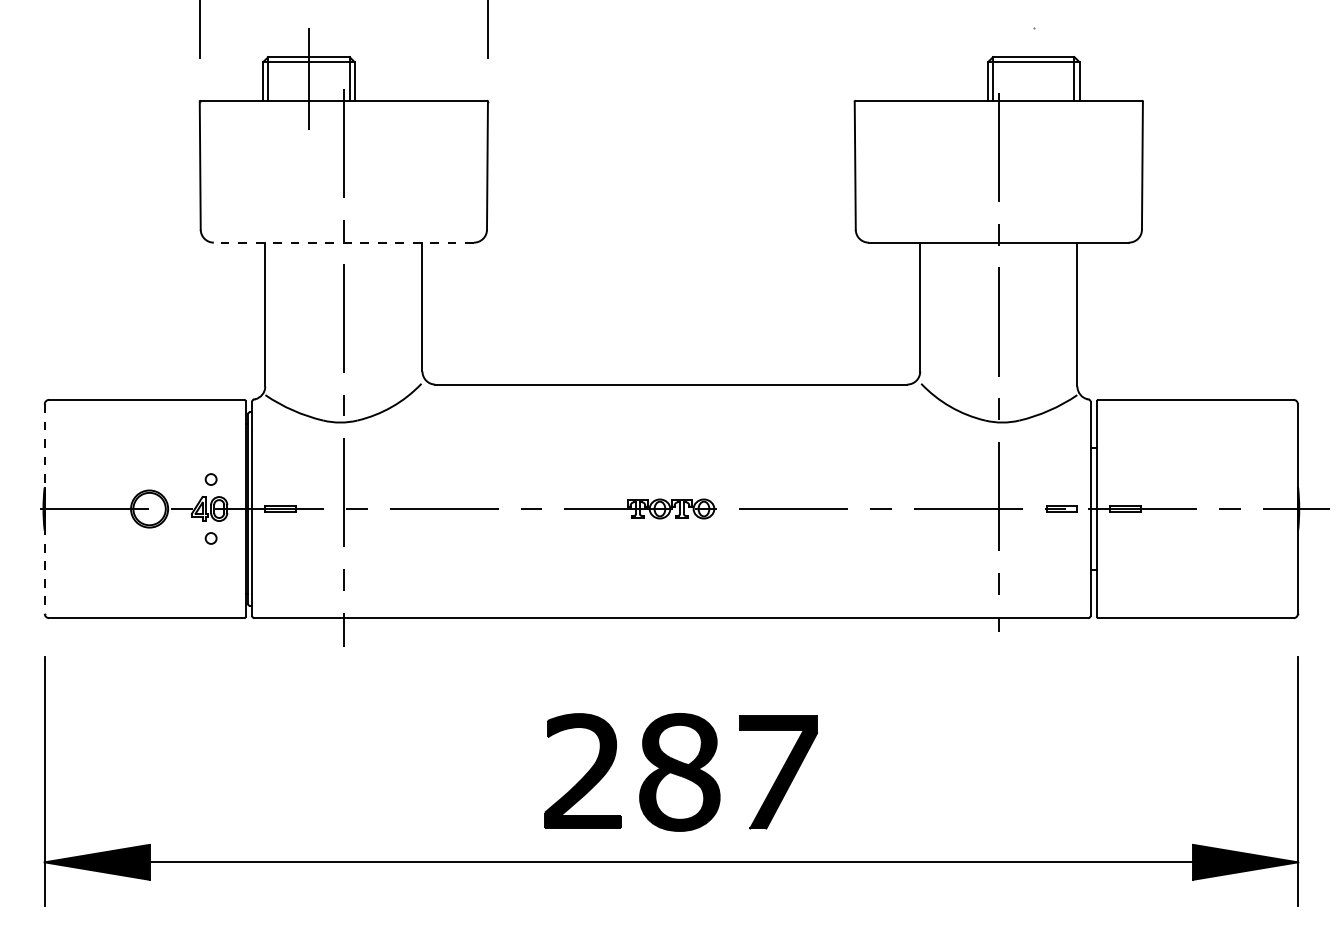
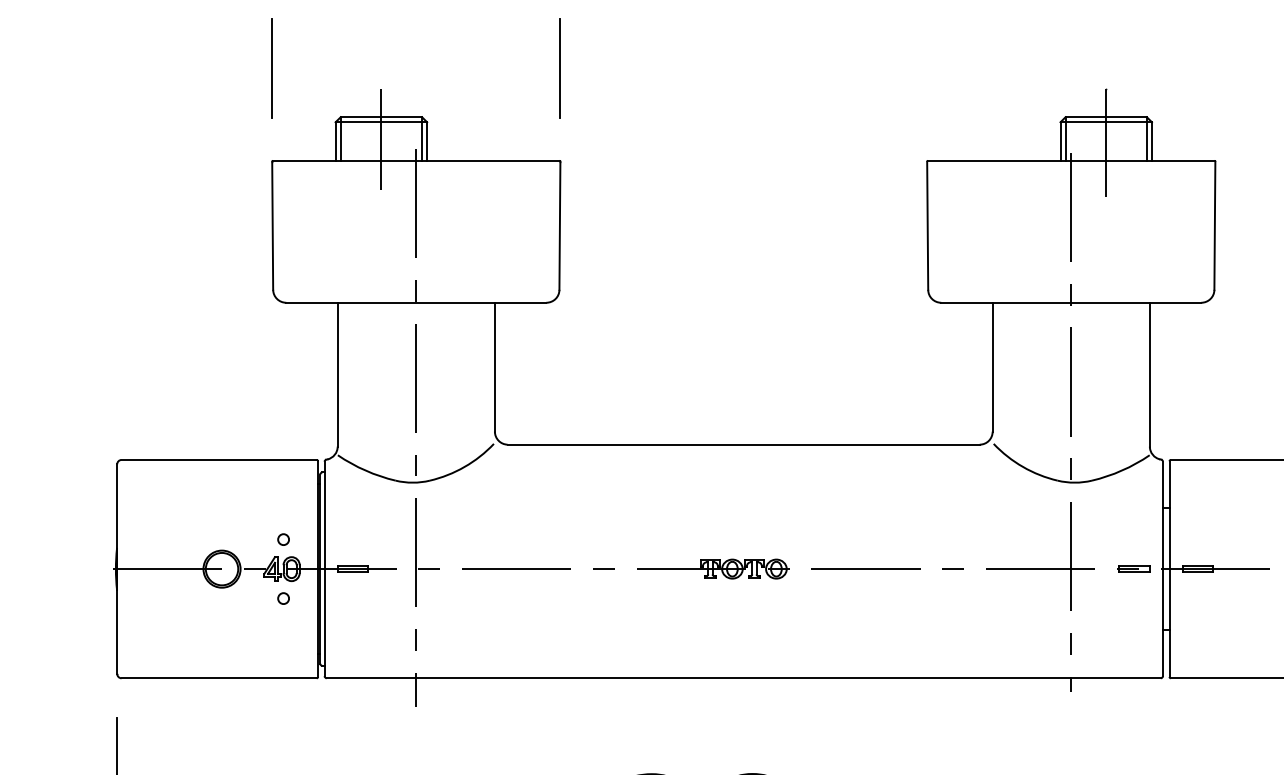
line: (1033, 82) -> (1105, 142), added
line: (343, 242) -> (415, 302), dashed -> solid
line: (44, 509) -> (116, 569), dashed -> solid

